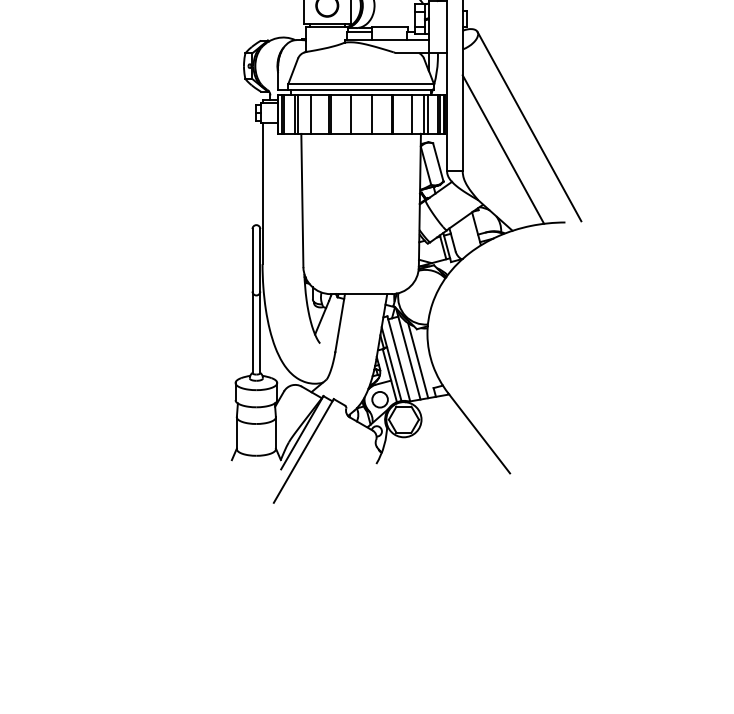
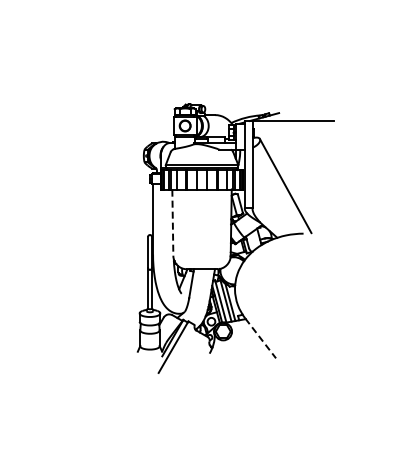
line: (502, 149) -> (272, 197), removed
line: (301, 202) -> (172, 223), solid -> dashed
line: (480, 433) -> (261, 338), solid -> dashed

